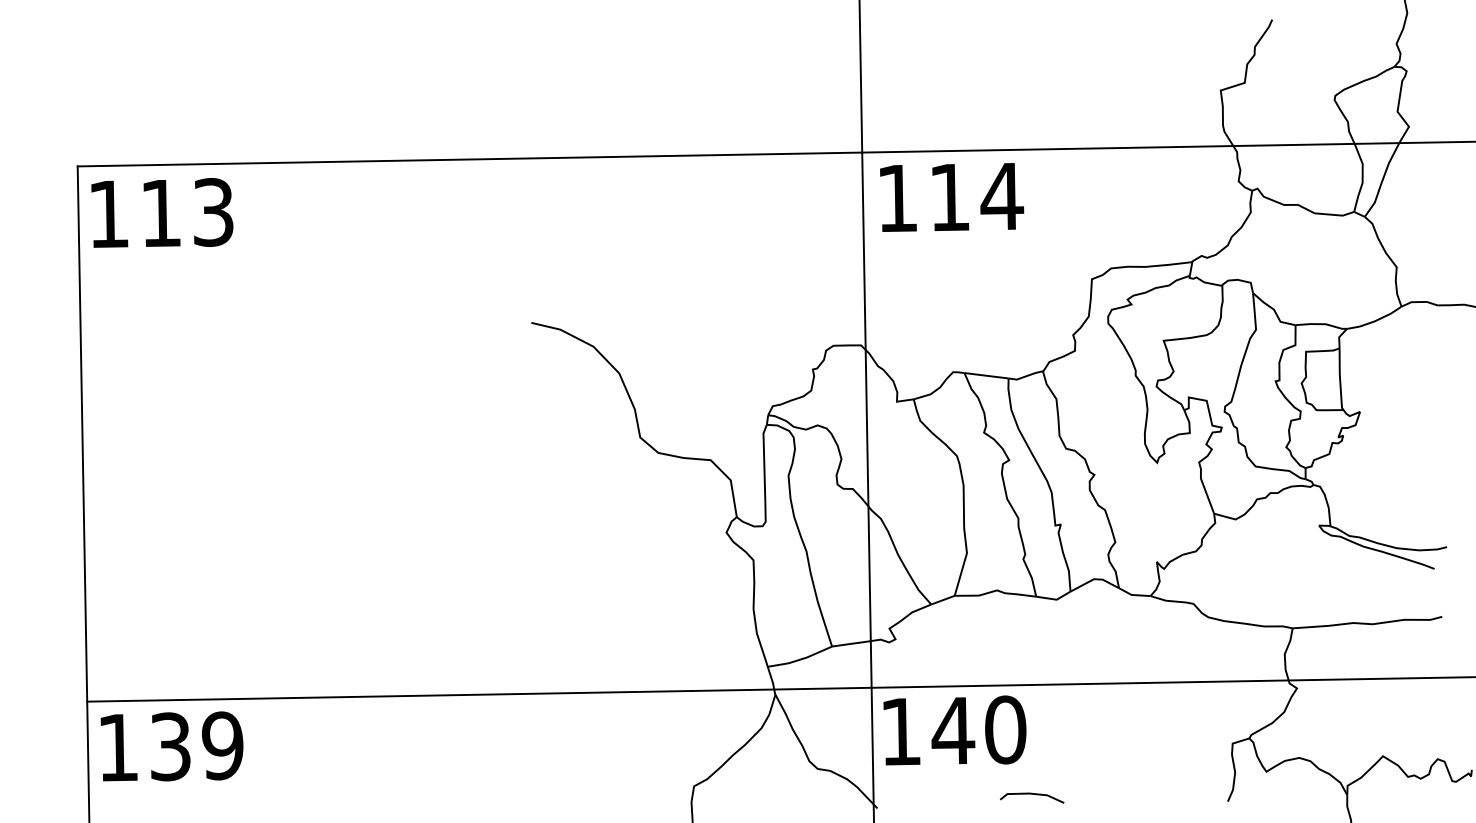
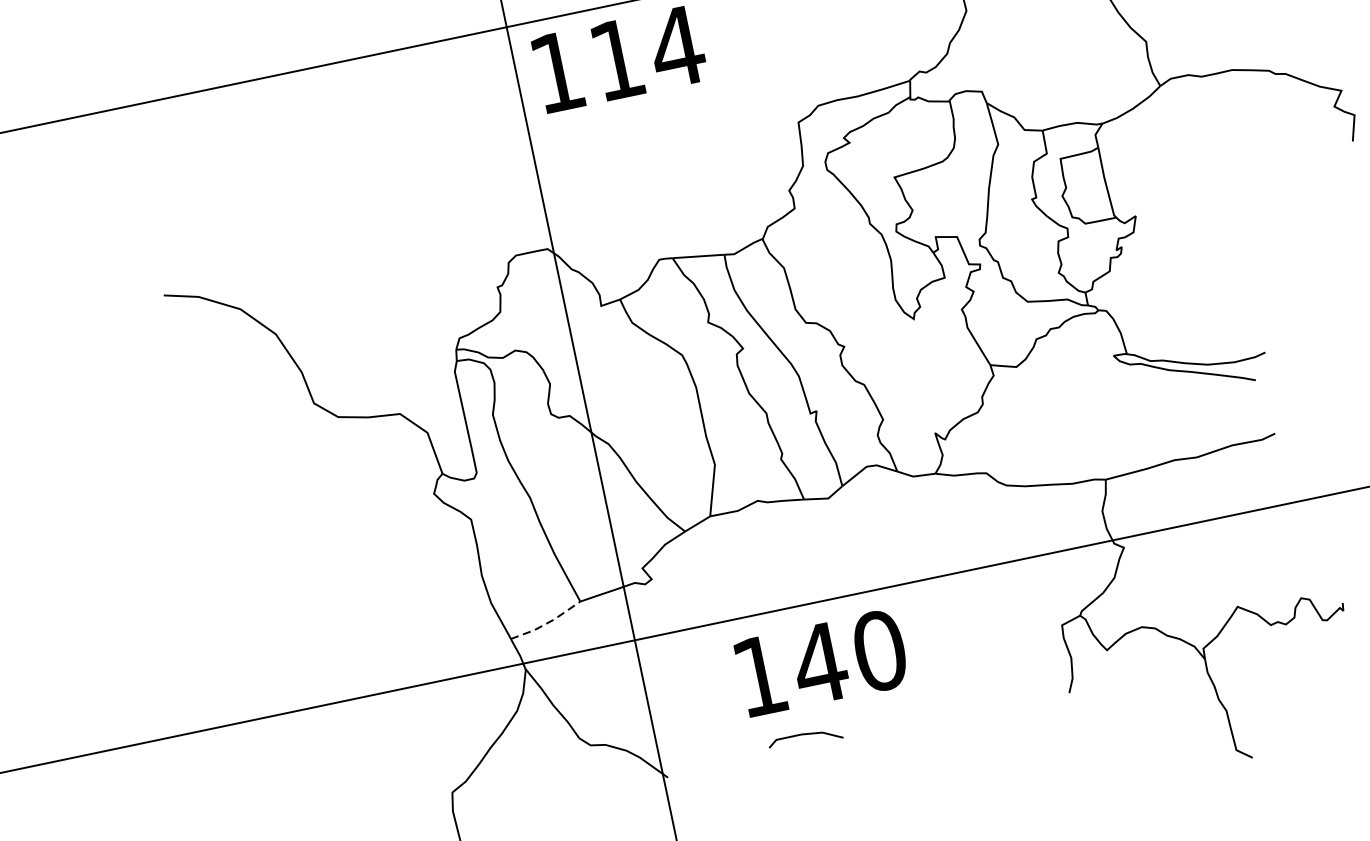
line: (800, 659) -> (546, 623), solid -> dashed
text: (954, 730) -> (821, 662), moved
line: (1032, 794) -> (805, 734), moved

